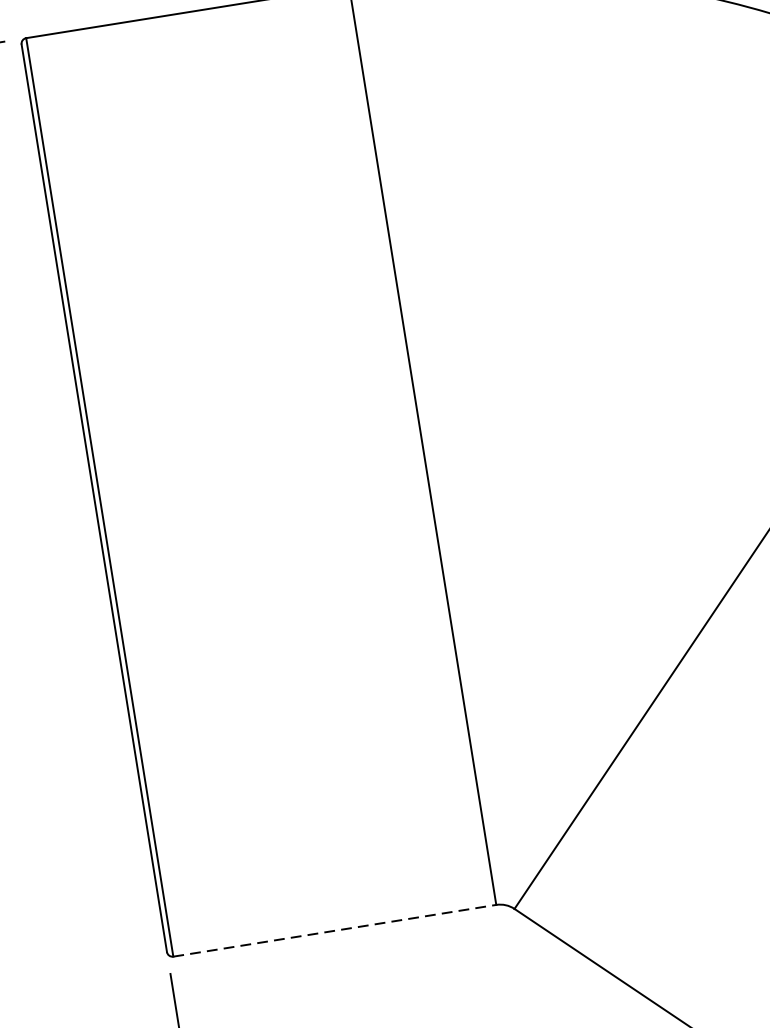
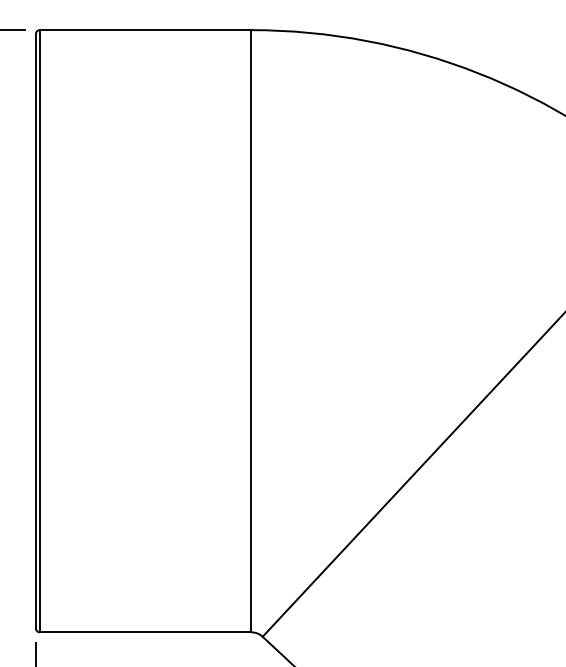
line: (334, 931) -> (145, 632), dashed -> solid

